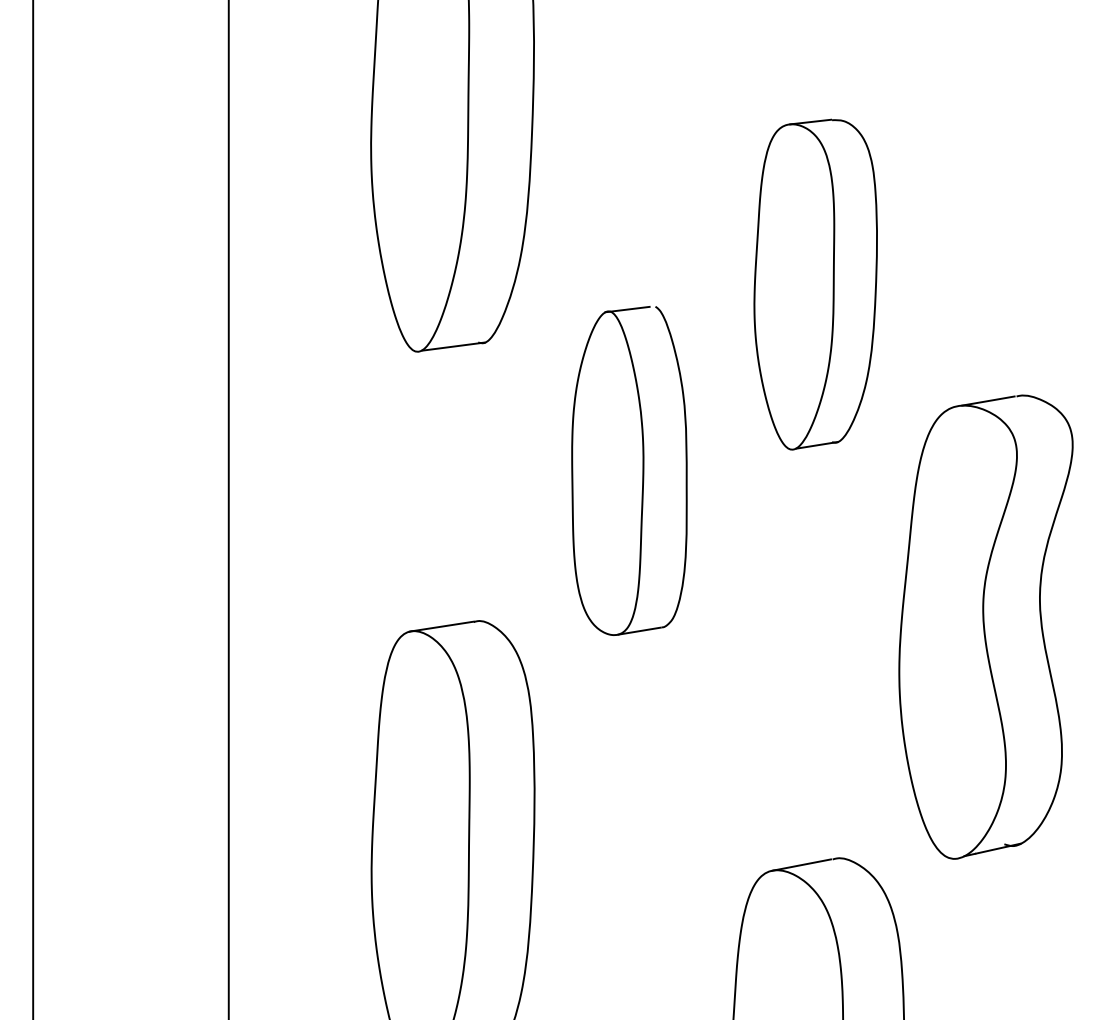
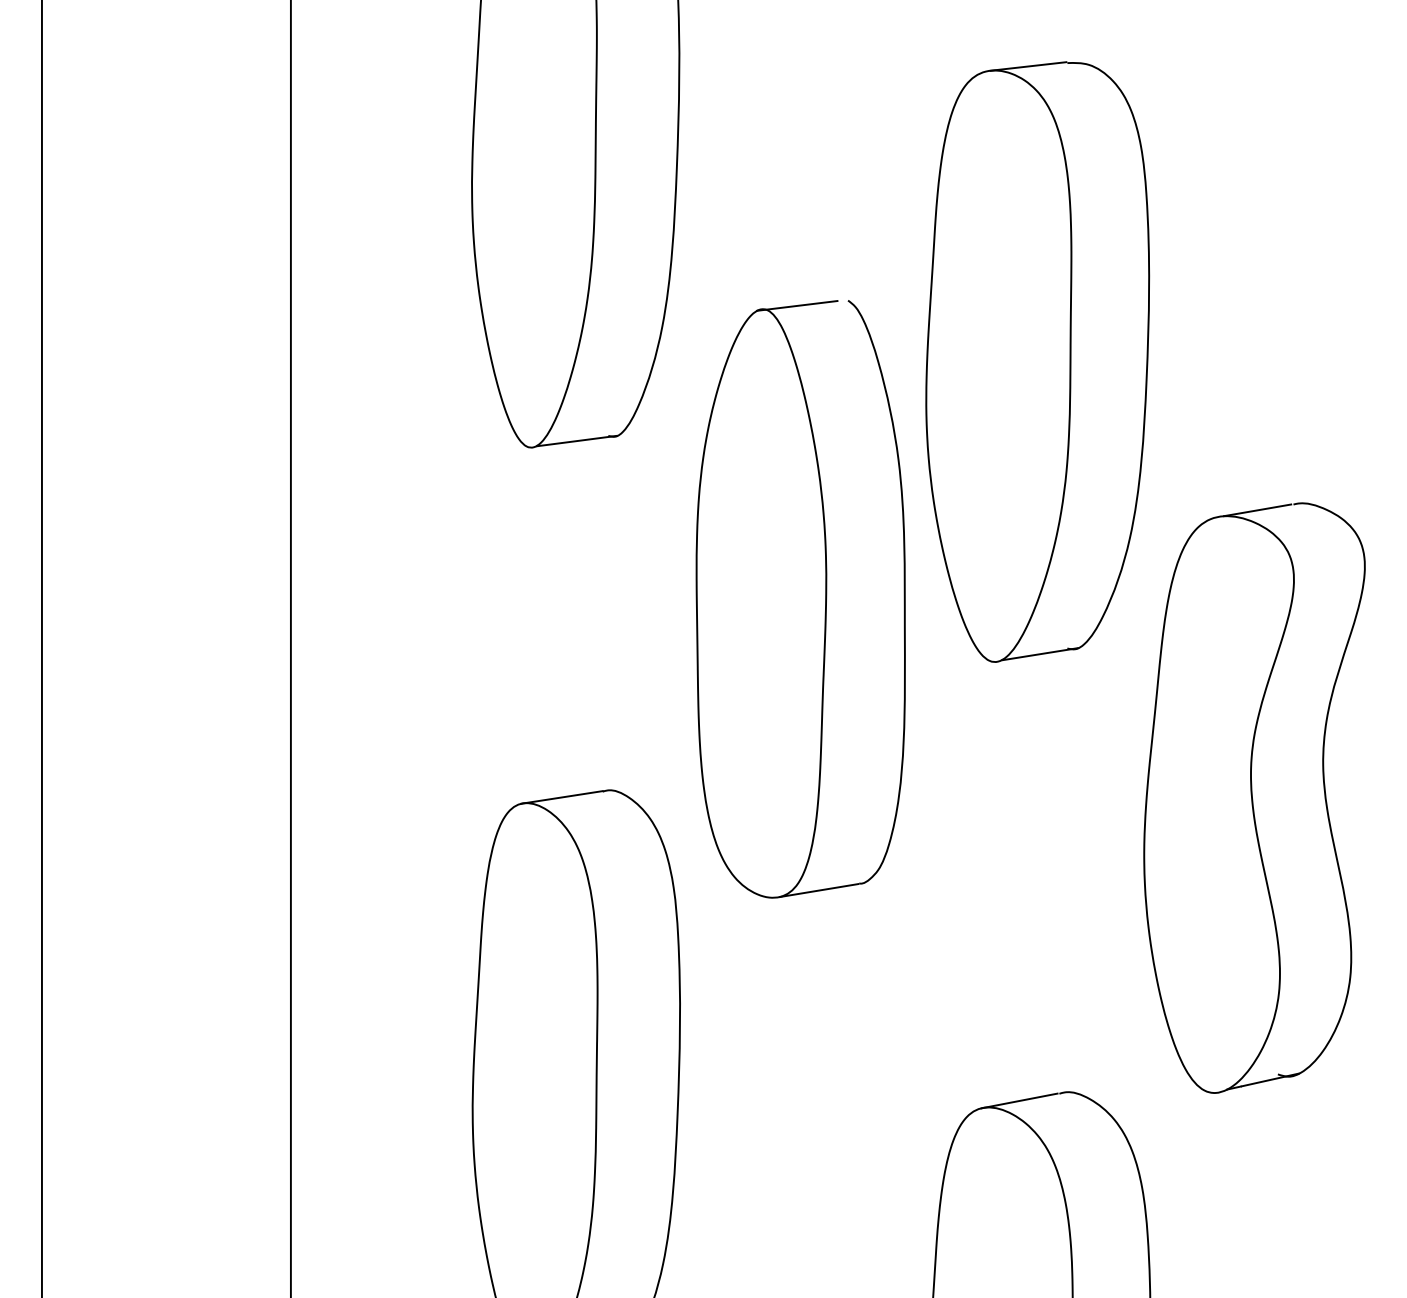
part: (815, 284) -> (1037, 362), size x1.43
part: (629, 470) -> (800, 598), size x1.43

